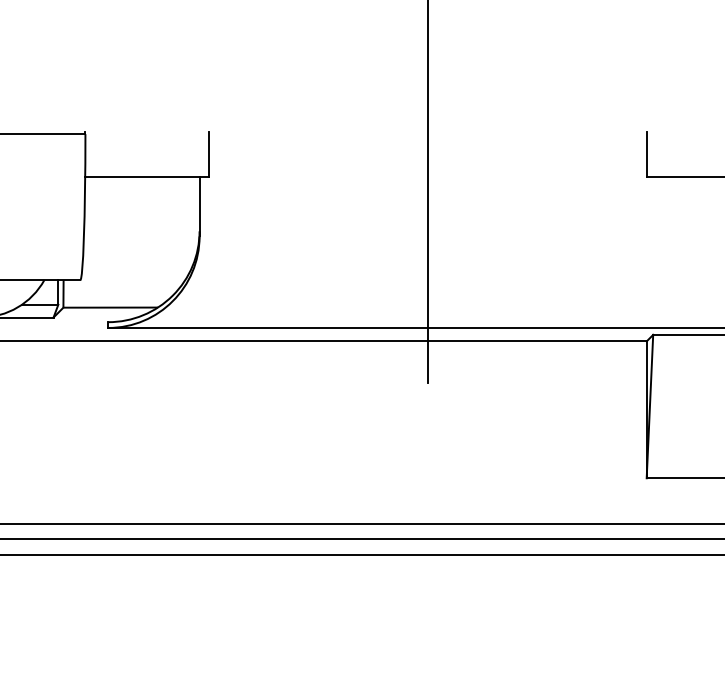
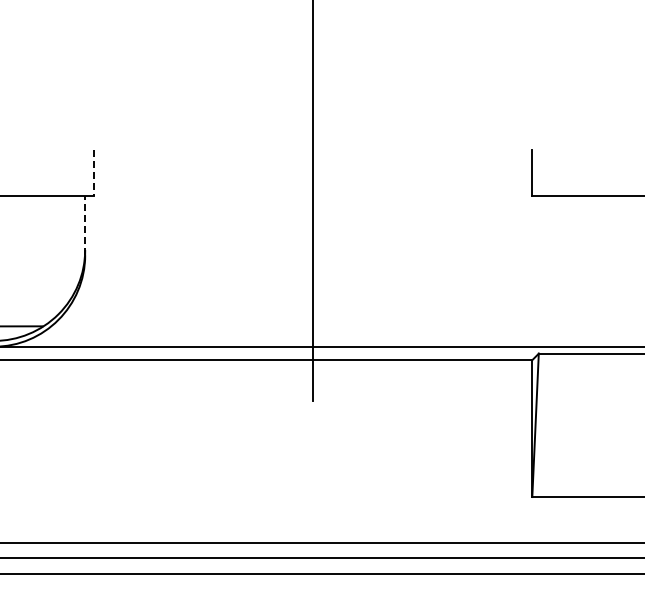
line: (208, 154) -> (94, 173), solid -> dashed
line: (199, 206) -> (85, 225), solid -> dashed

